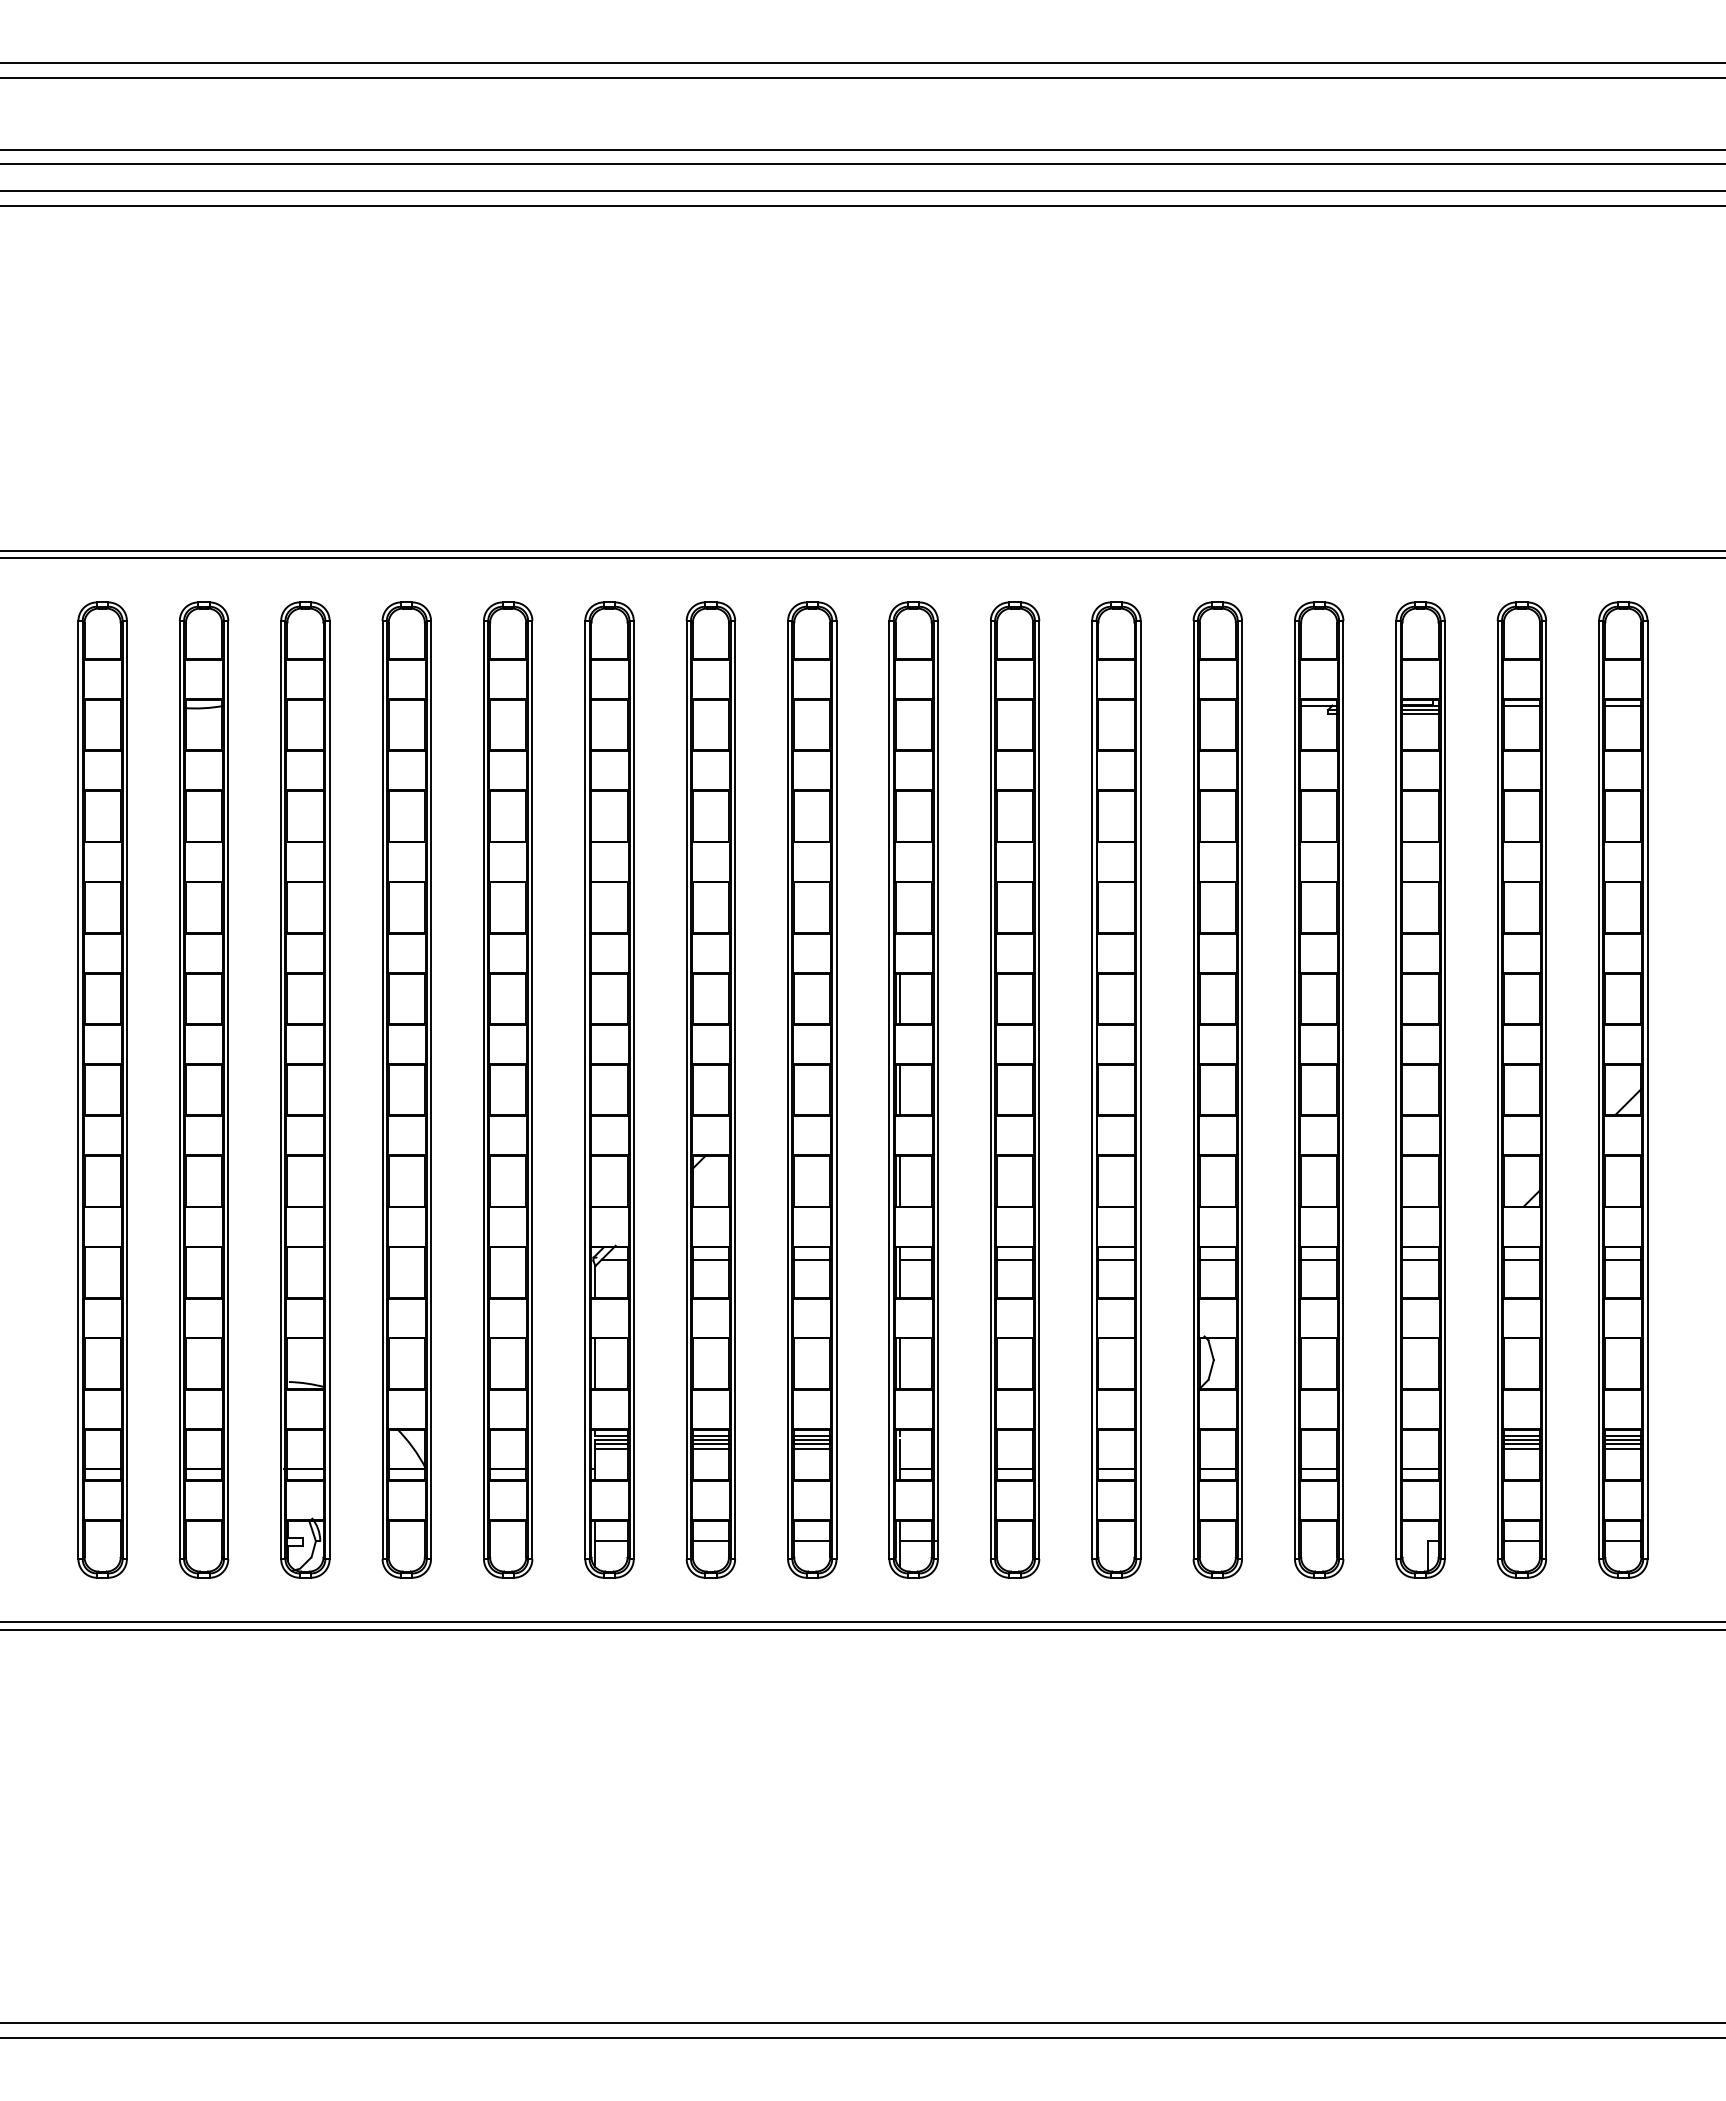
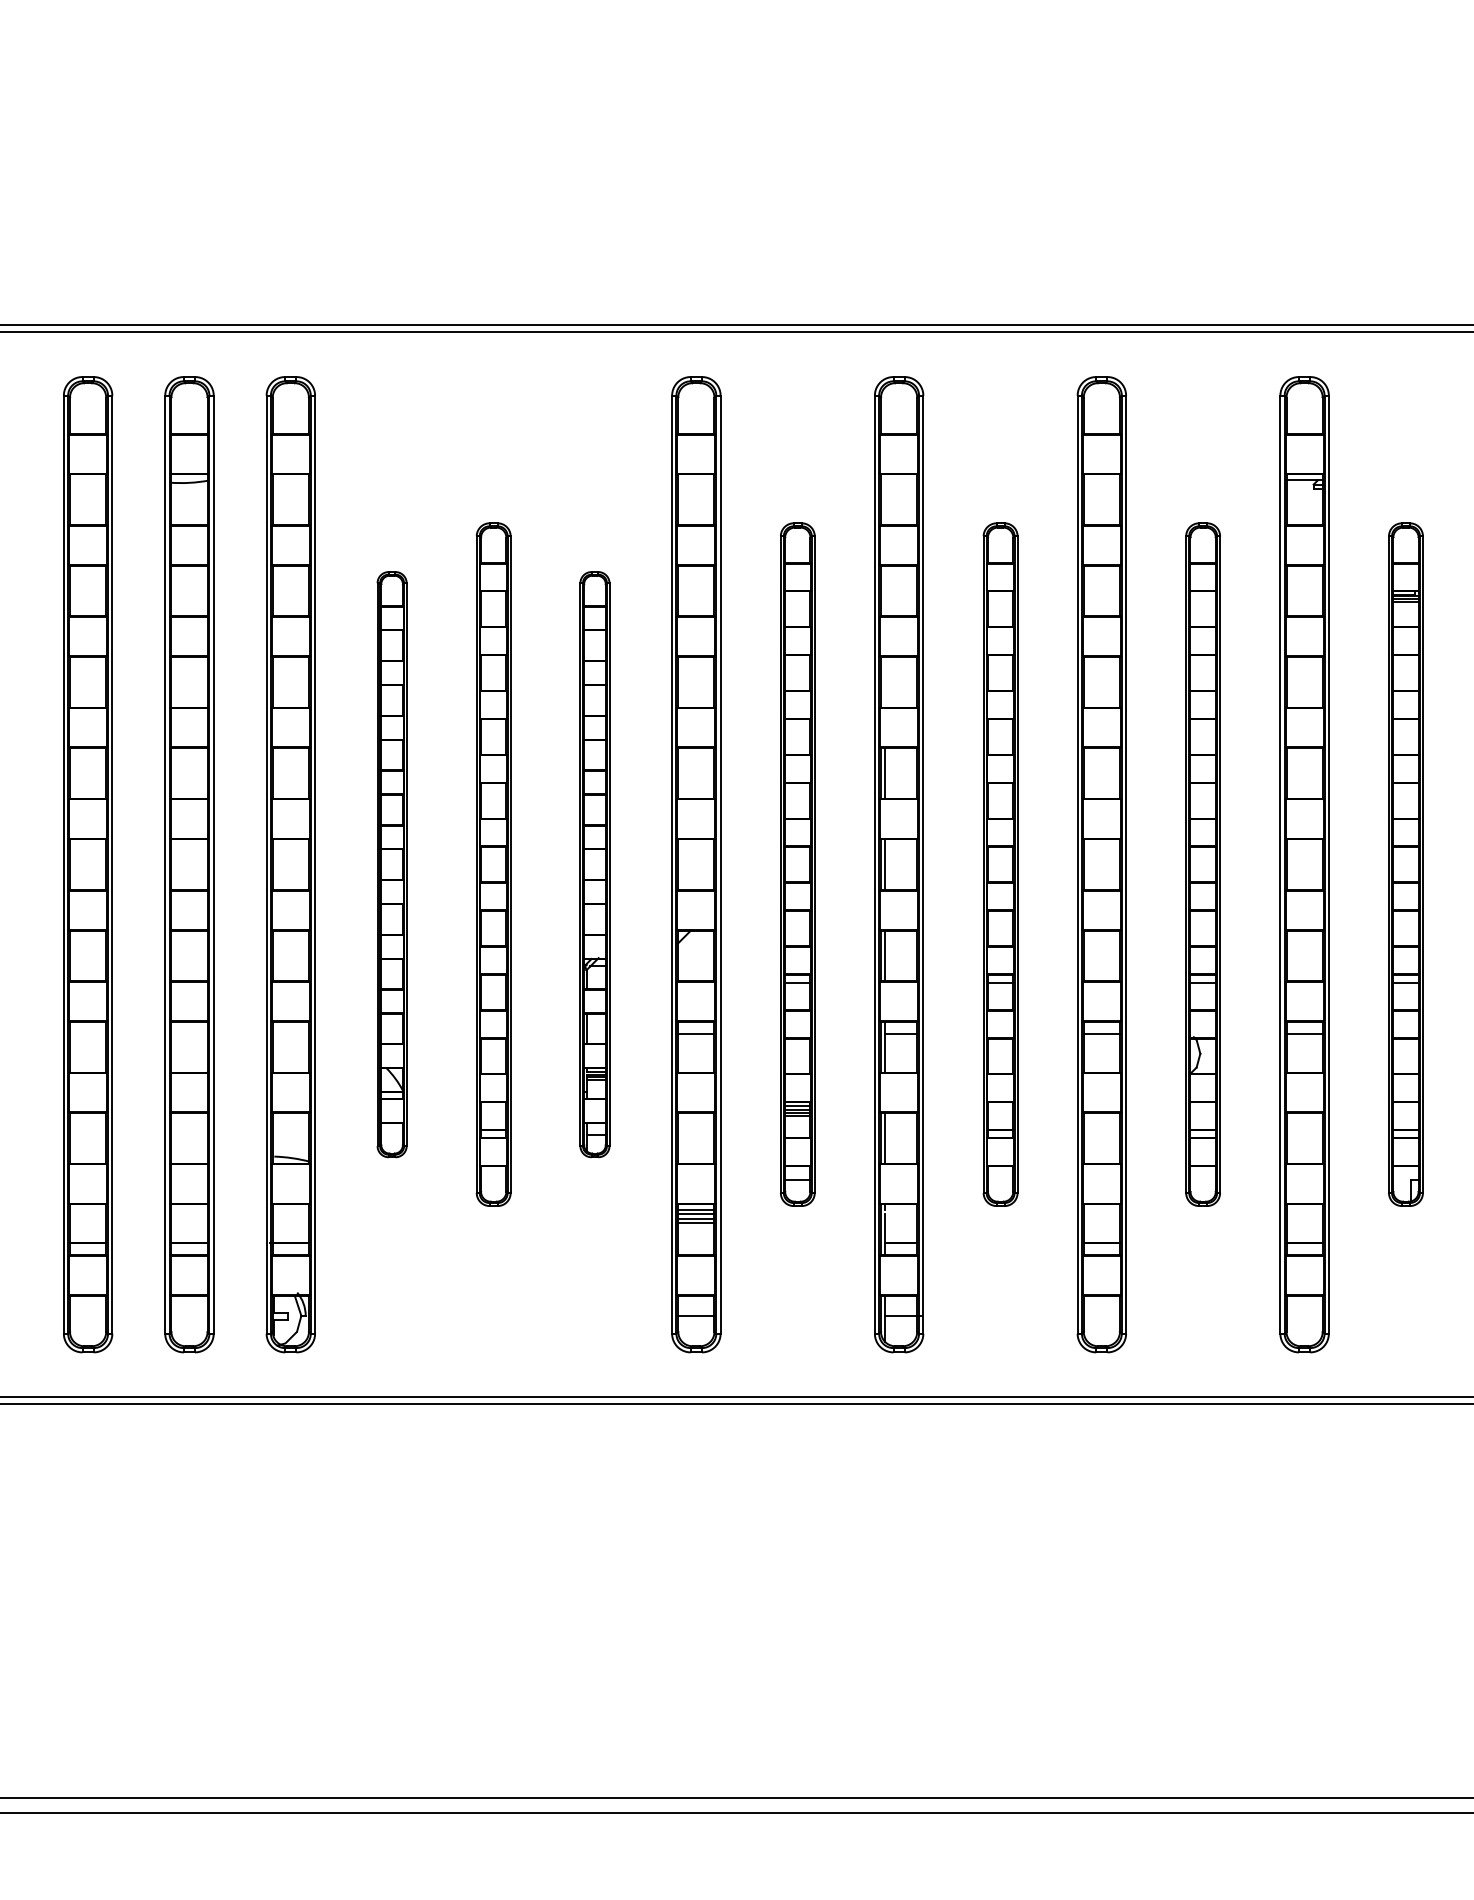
part: (406, 1089) -> (391, 864), size x0.6
part: (508, 1089) -> (493, 864), size x0.7
part: (609, 1089) -> (594, 864), size x0.6
part: (812, 1089) -> (797, 864), size x0.7
part: (1015, 1089) -> (1000, 864), size x0.7
part: (1217, 1089) -> (1202, 864), size x0.7
part: (1420, 1089) -> (1405, 864), size x0.7

